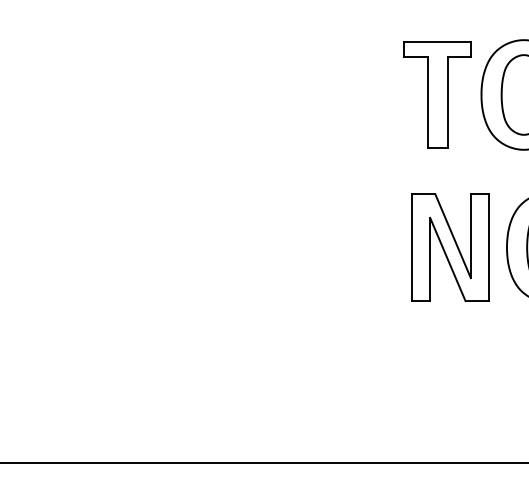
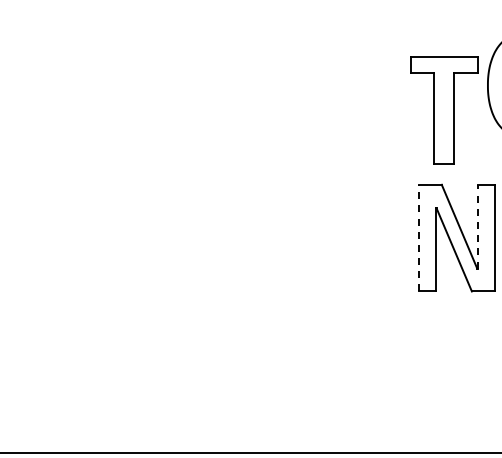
part: (437, 94) -> (443, 109), moved
line: (471, 236) -> (477, 226), solid -> dashed
line: (412, 247) -> (418, 237), solid -> dashed

